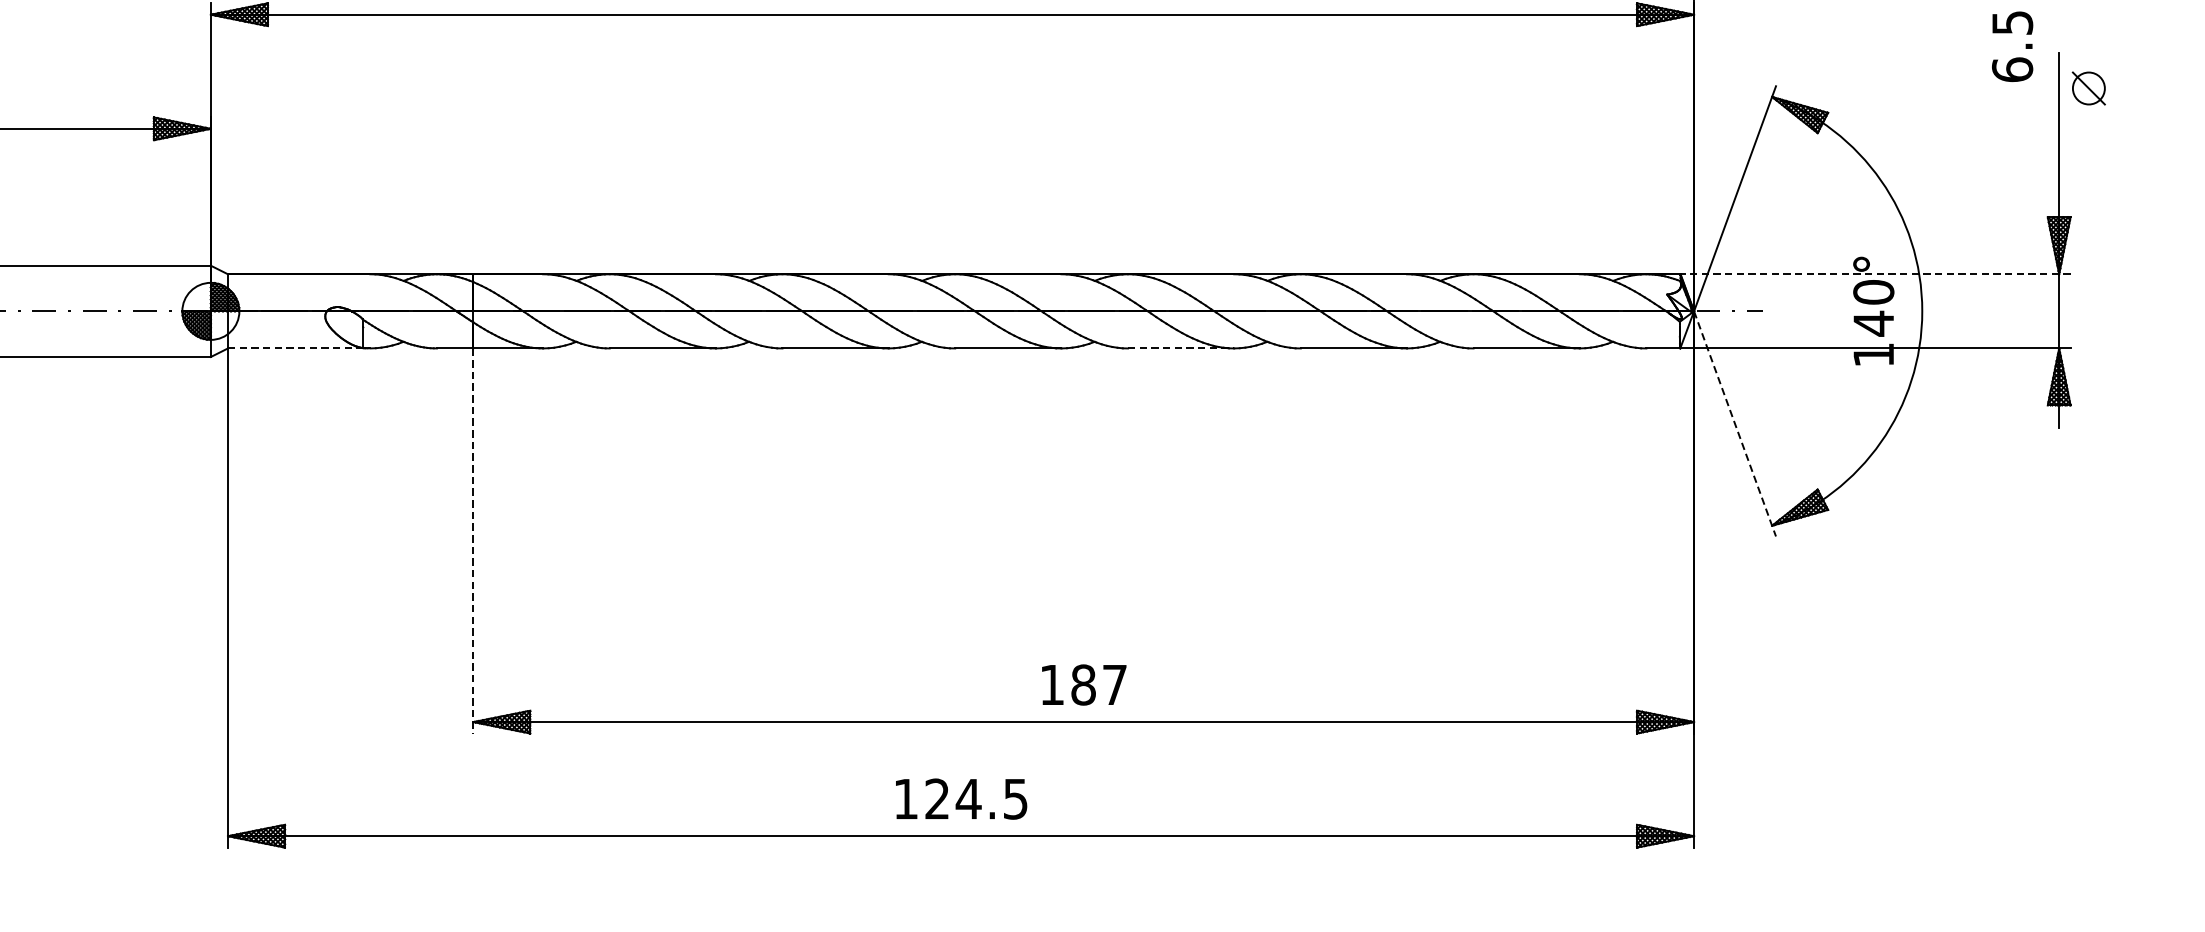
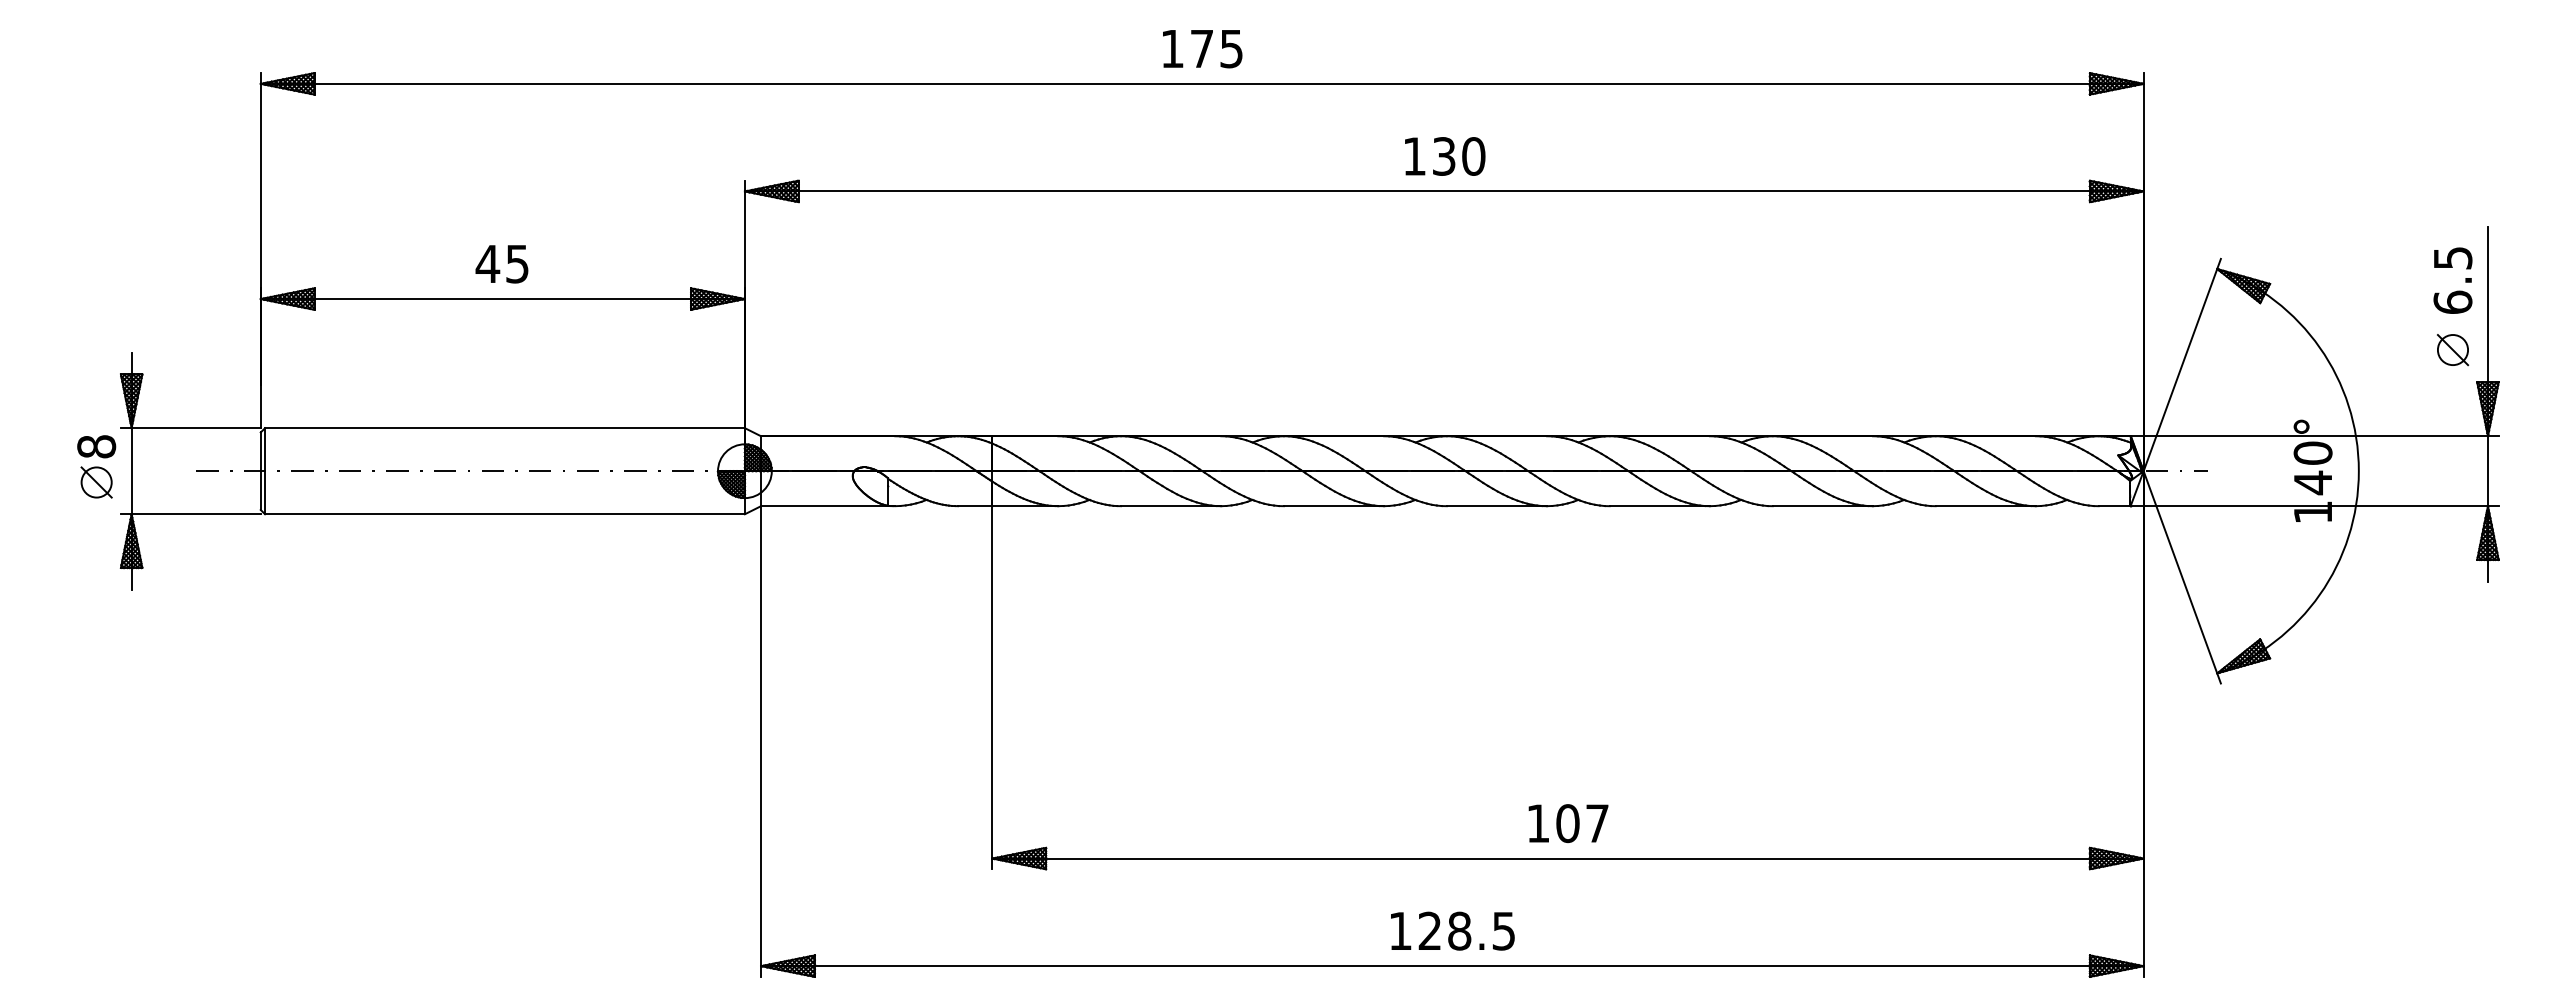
text: (2012, 46) -> (2452, 280), moved
part: (2089, 88) -> (2453, 350), moved
line: (1875, 274) -> (2314, 436), dashed -> solid
line: (299, 348) -> (828, 506), dashed -> solid
line: (1181, 348) -> (1660, 506), dashed -> solid
line: (1735, 424) -> (2182, 577), dashed -> solid
line: (473, 540) -> (992, 687), dashed -> solid
text: (1083, 684) -> (1567, 823), 187 -> 107
text: (968, 798) -> (1459, 930), 124.5 -> 128.5

